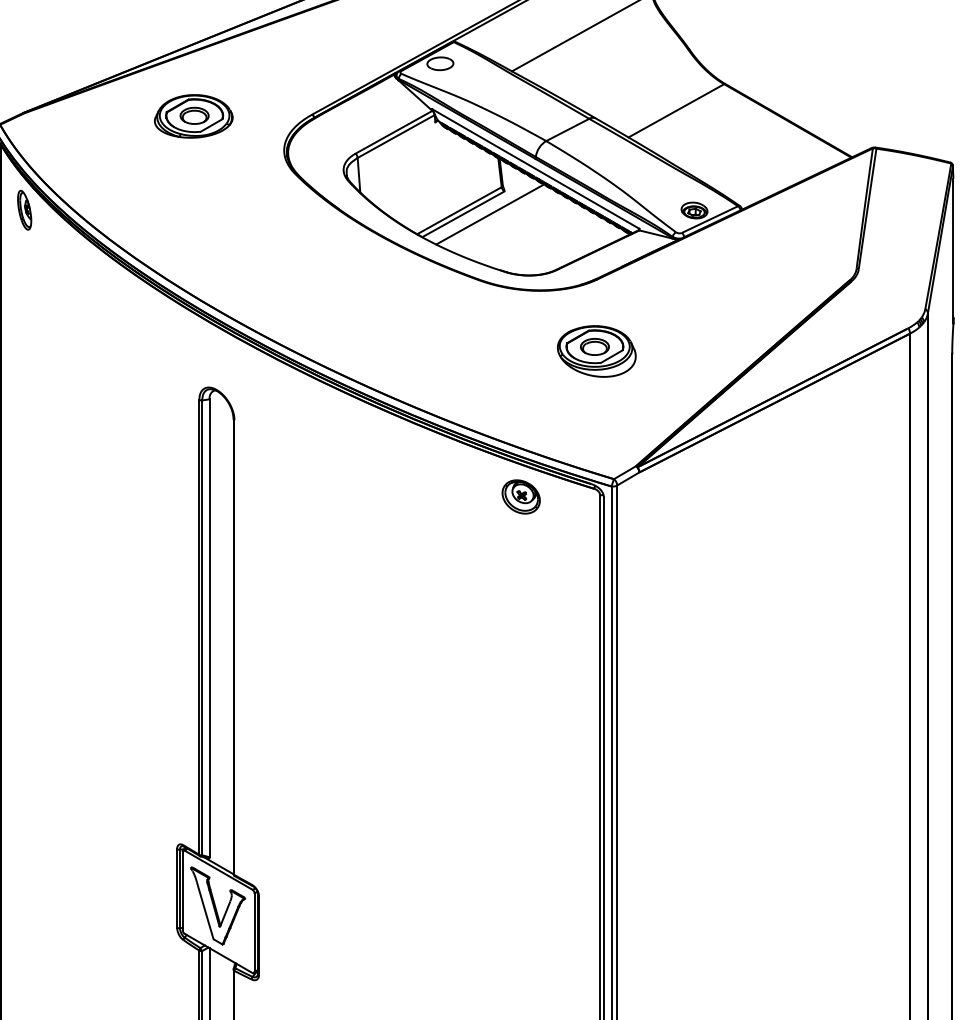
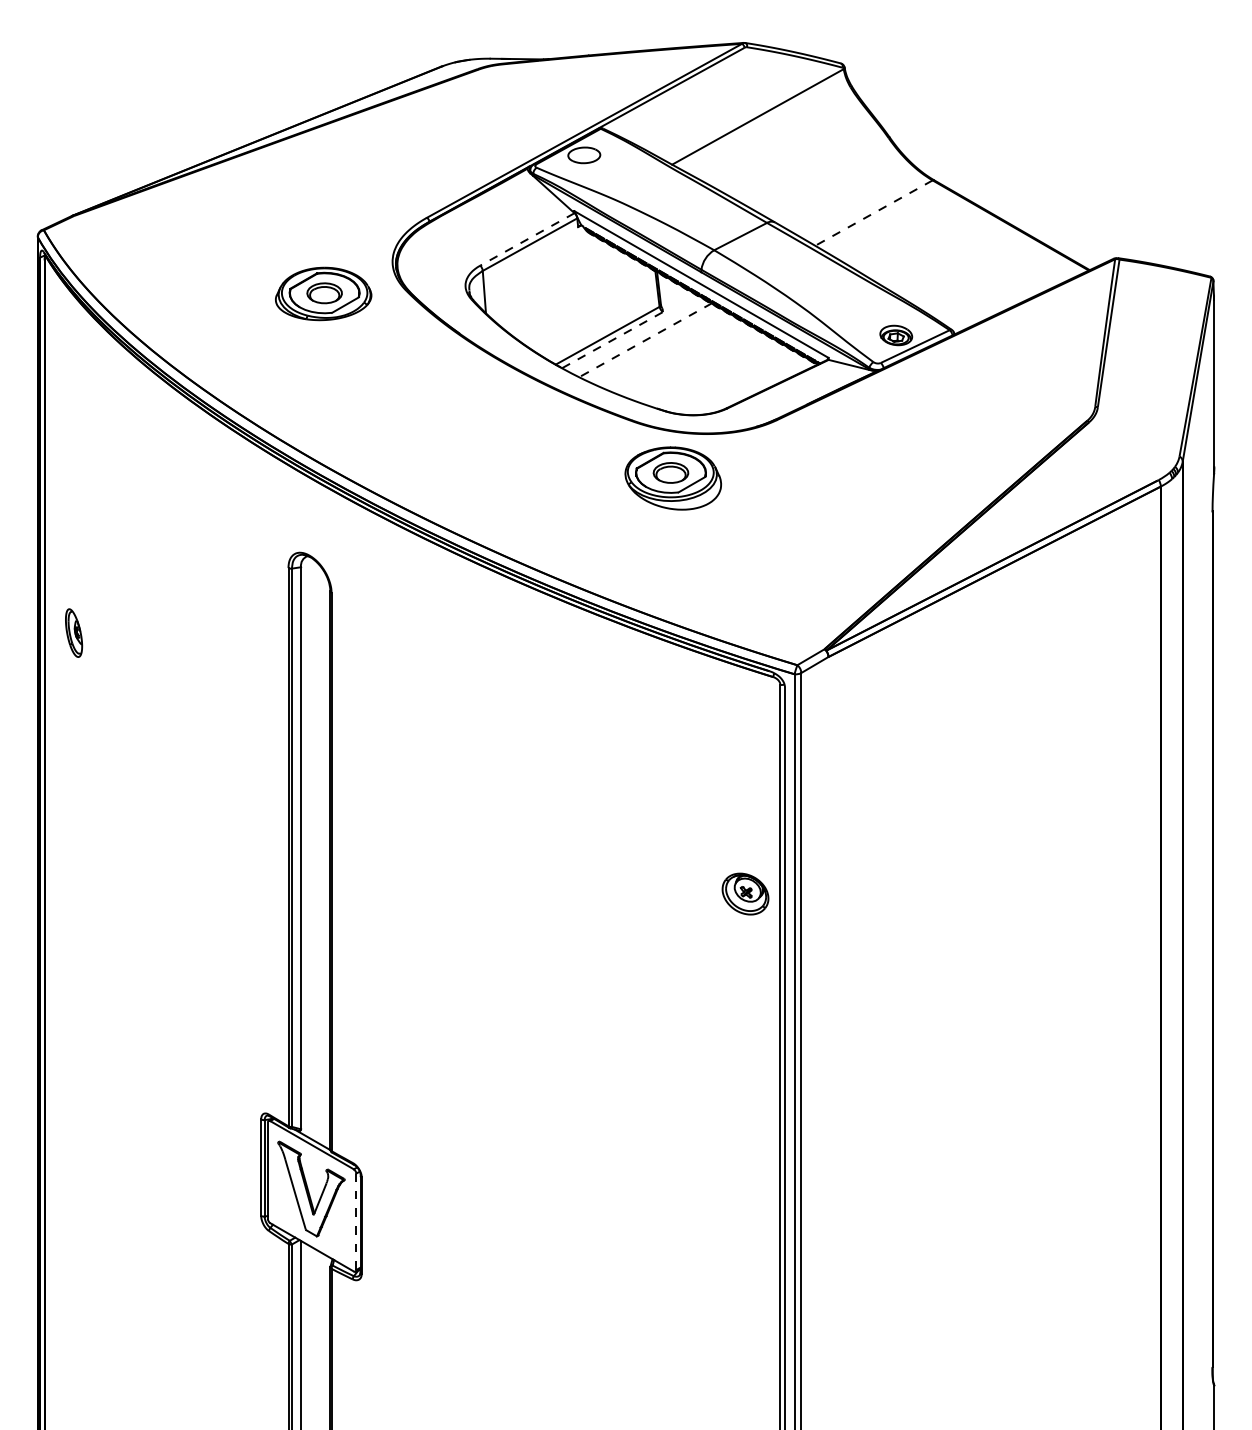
line: (675, 111) -> (873, 213), solid -> dashed
part: (193, 116) -> (323, 293), moved
line: (394, 132) -> (527, 239), solid -> dashed
part: (25, 209) -> (74, 632), moved
line: (463, 214) -> (612, 340), solid -> dashed
line: (490, 214) -> (645, 340), solid -> dashed
part: (596, 351) -> (672, 478), moved
part: (521, 496) -> (745, 893), moved
line: (254, 932) -> (356, 1221), solid -> dashed

